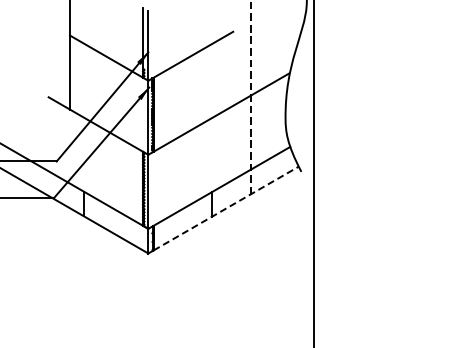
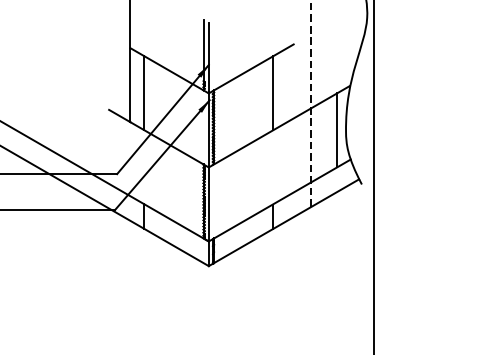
line: (84, 80) -> (144, 93), added
line: (212, 80) -> (272, 93), added
line: (277, 117) -> (337, 130), added
line: (226, 208) -> (286, 221), dashed -> solid

